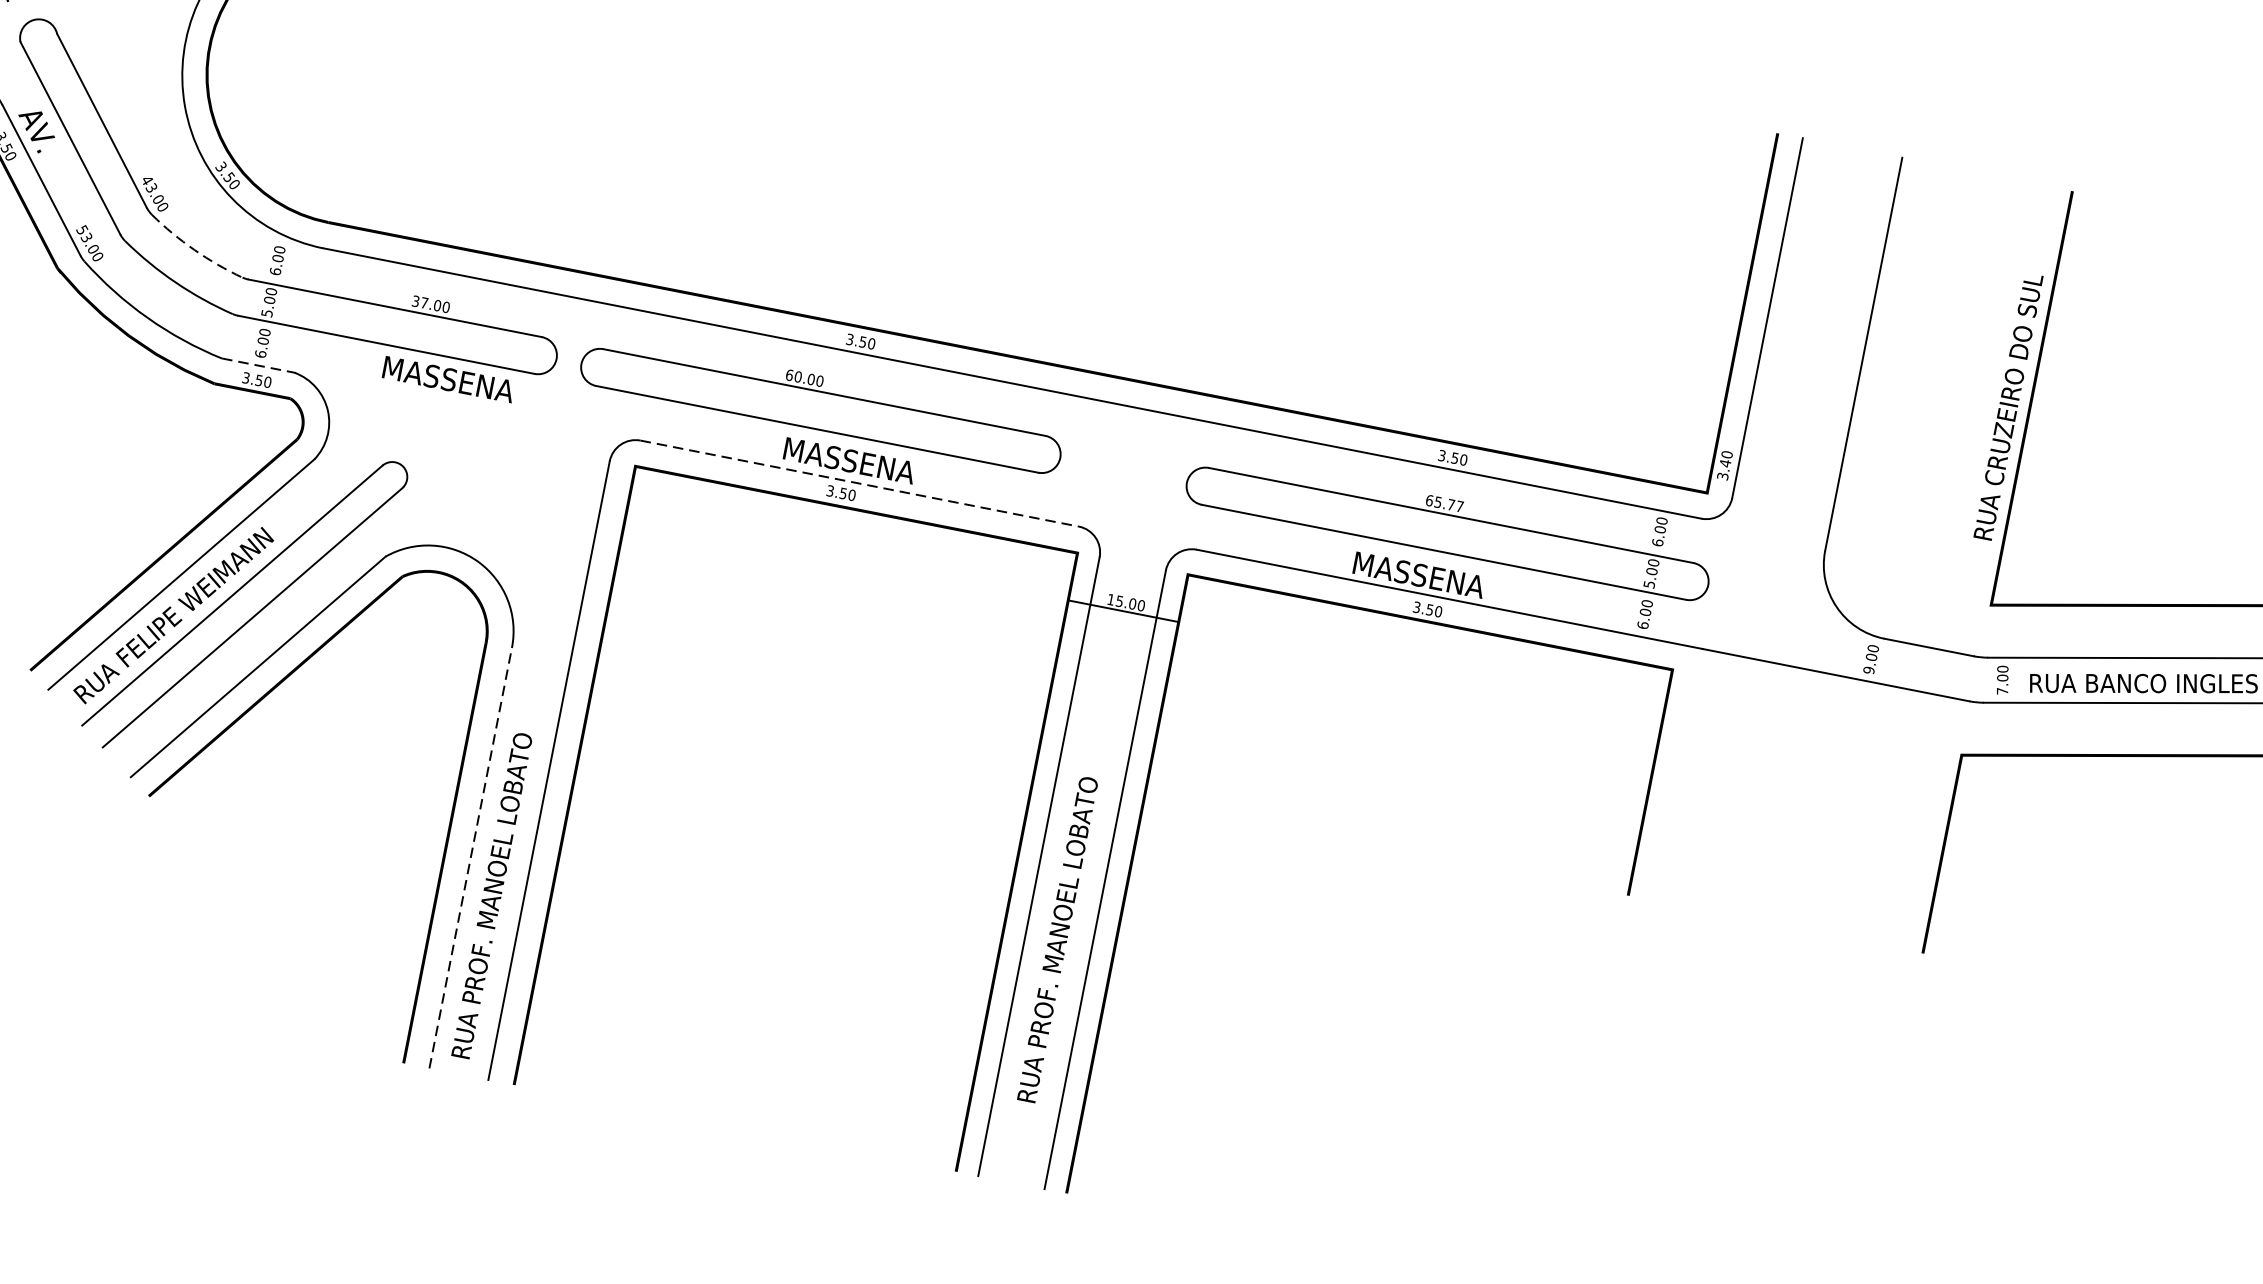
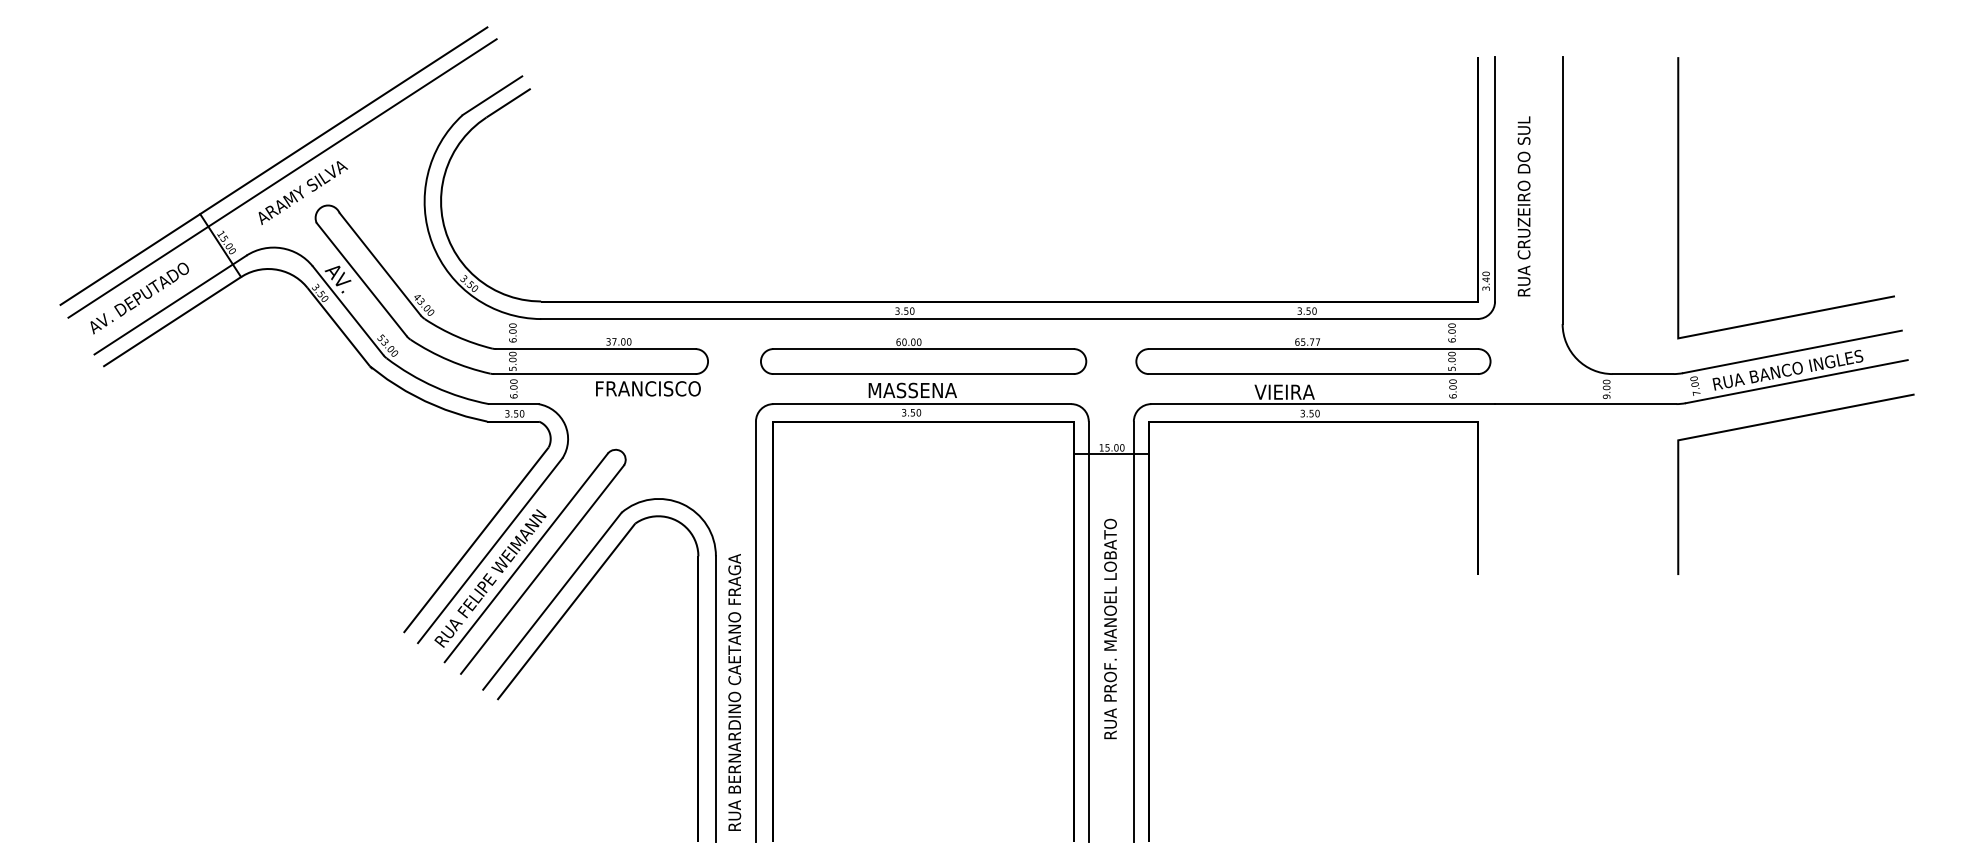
arc: (195, 249) -> (457, 336), dashed -> solid
line: (259, 366) -> (514, 404), dashed -> solid
text: (461, 381) -> (648, 388), MASSENA -> FRANCISCO
part: (822, 403) -> (923, 356), moved
text: (2007, 406) -> (1523, 206), moved
line: (859, 484) -> (922, 404), dashed -> solid
text: (1418, 573) -> (1299, 391), MASSENA -> VIEIRA
text: (505, 824) -> (734, 672), RUA PROF. MANOEL LOBATO -> RUA BERNARDINO CAETANO FRAGA
line: (469, 858) -> (715, 699), dashed -> solid
text: (1057, 938) -> (1110, 628), moved

